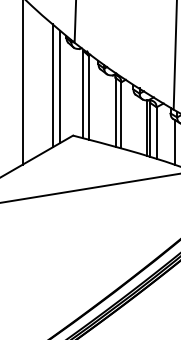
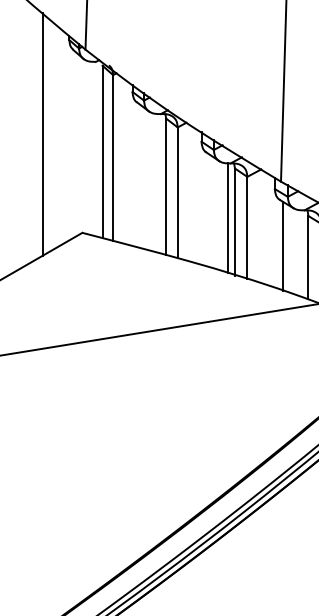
line: (60, 86) -> (57, 135), removed

